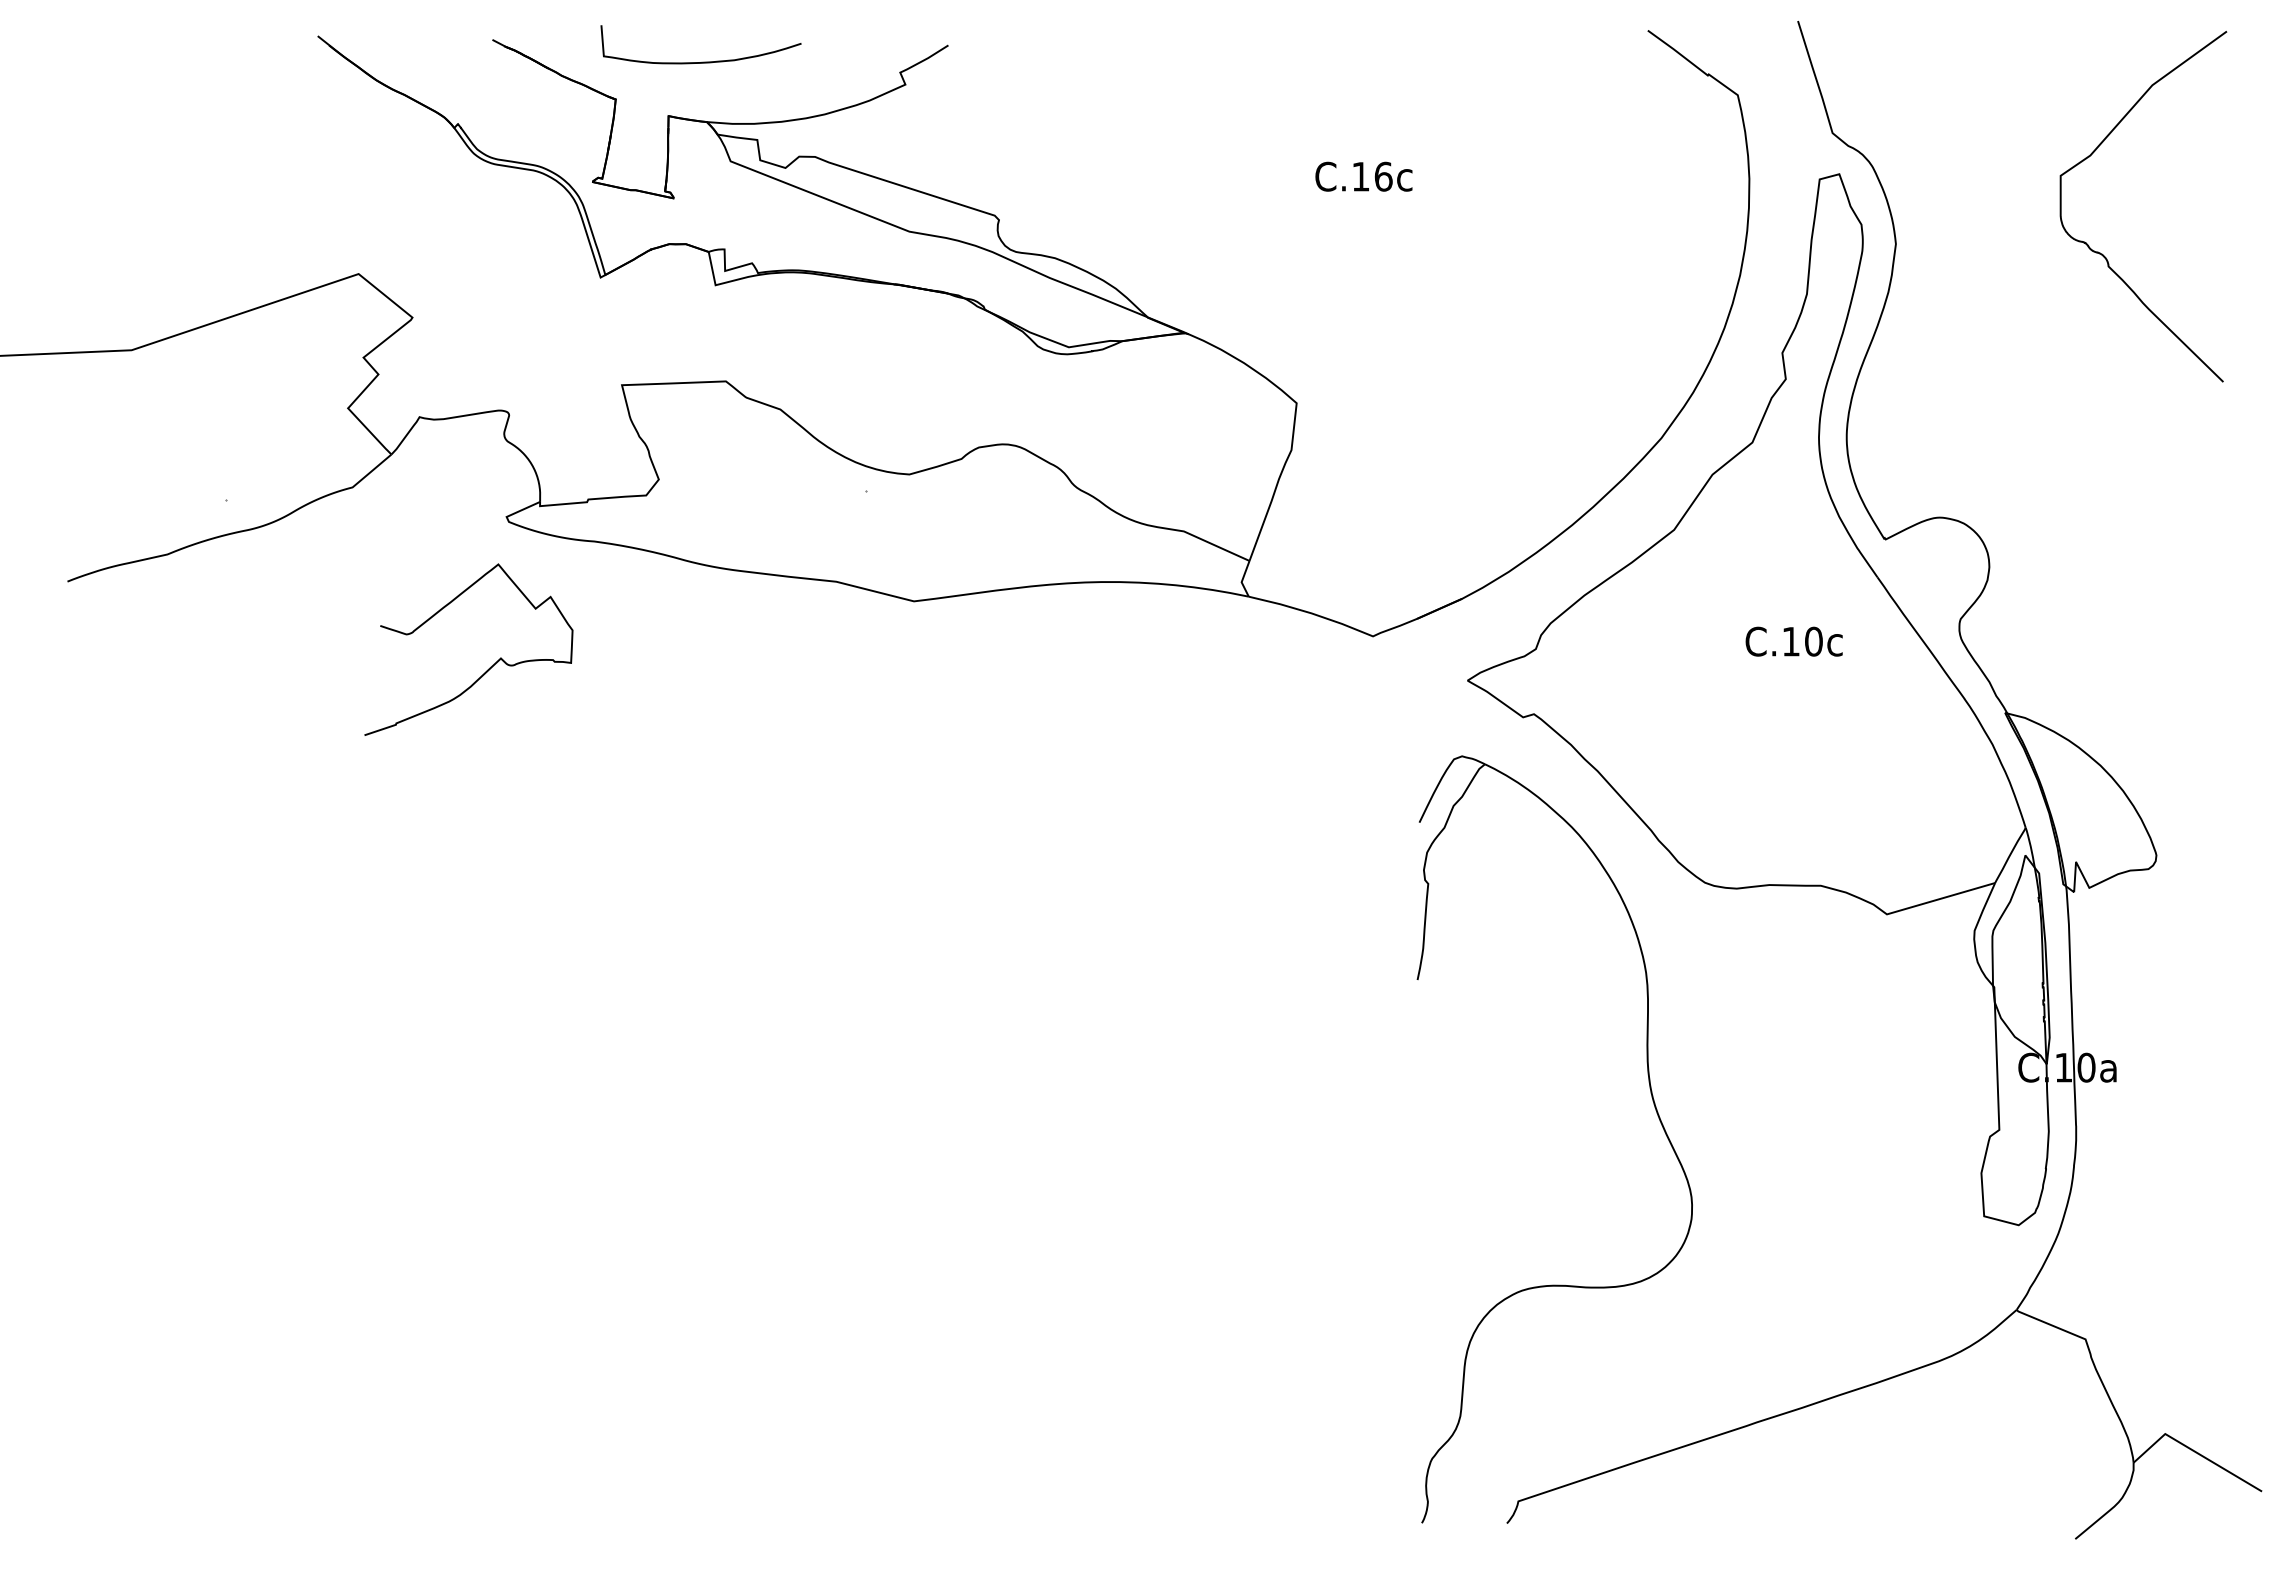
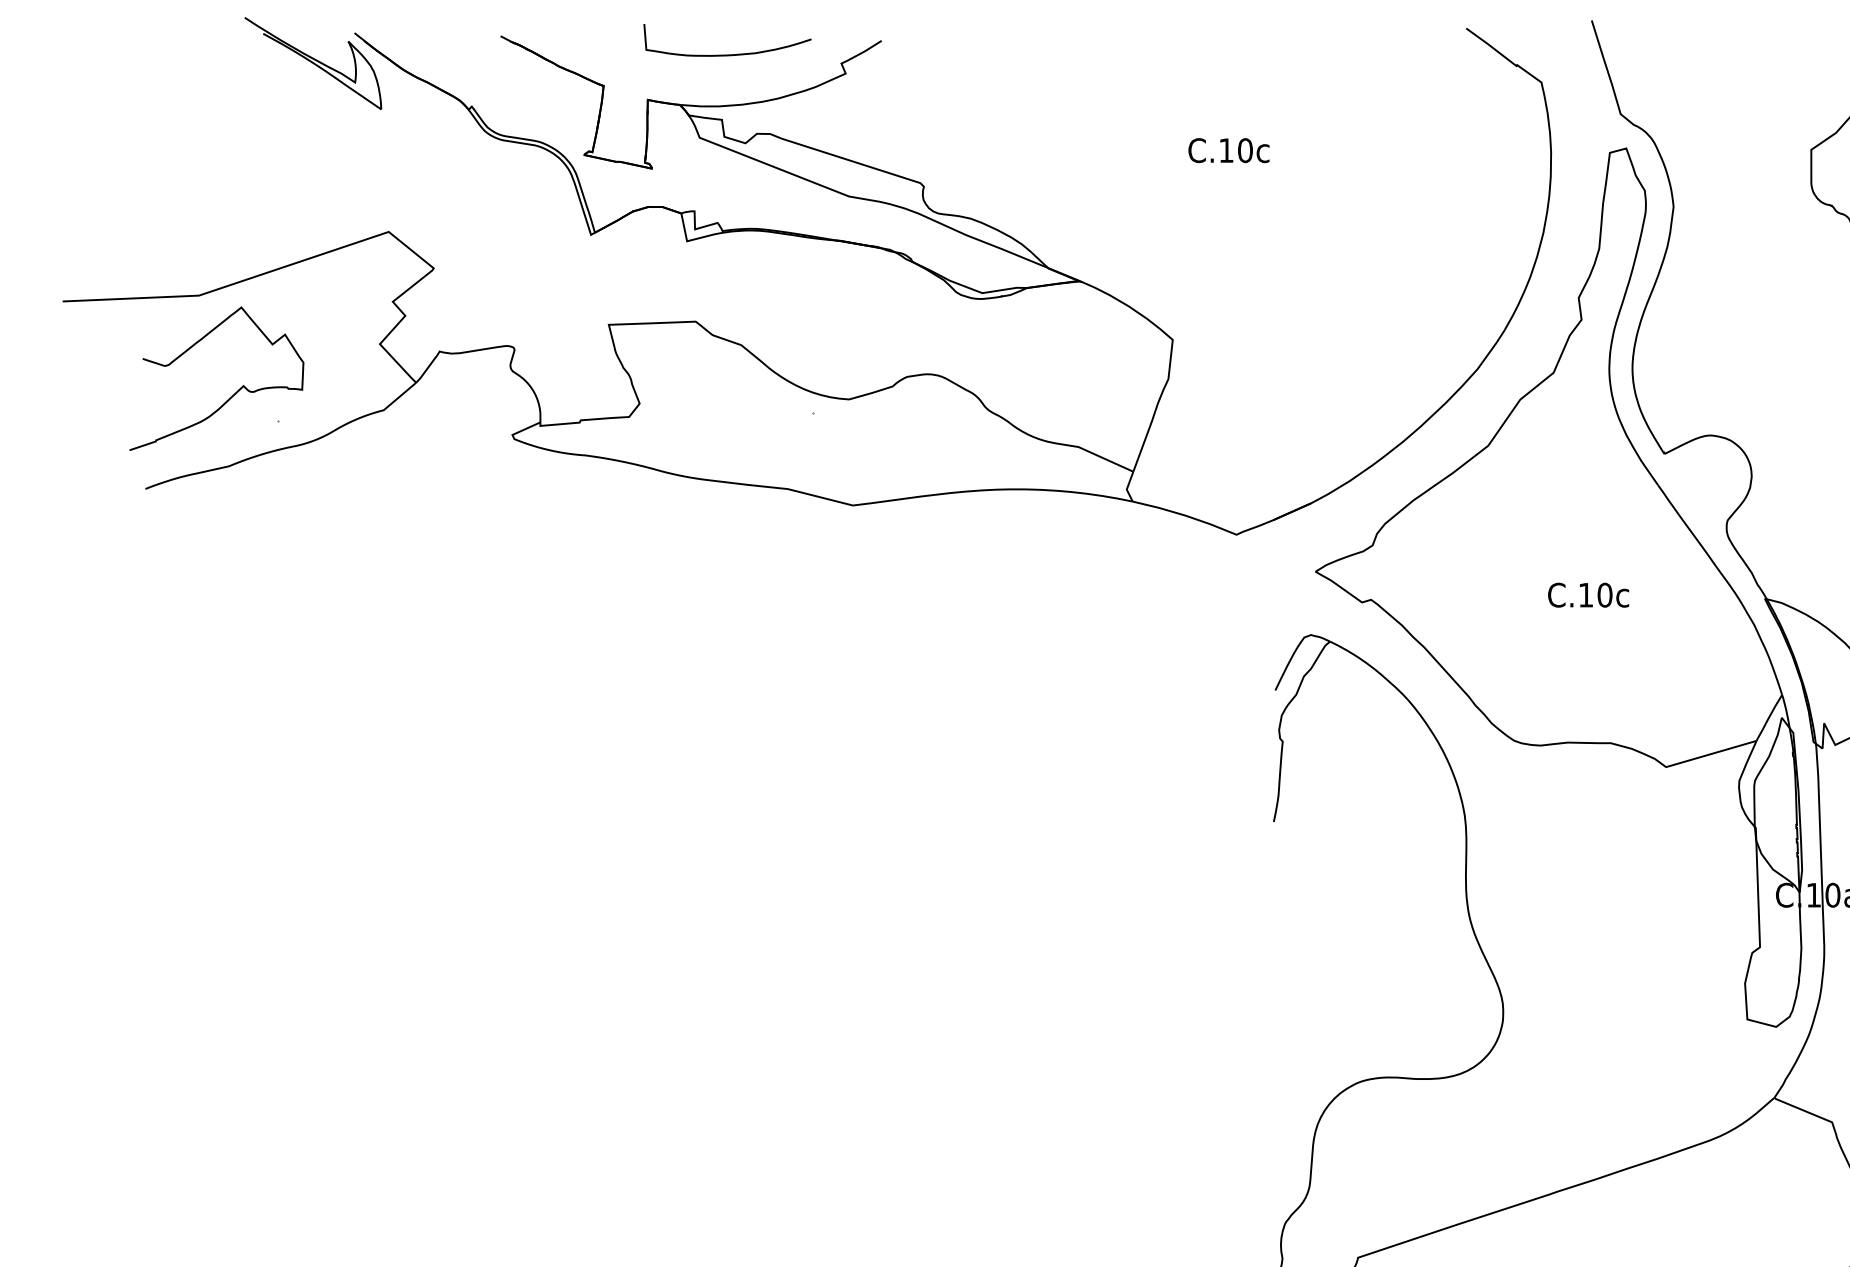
curve: (701, 61) -> (727, 54), moved
part: (268, 72) -> (313, 63), added
text: (1383, 176) -> (1245, 150), C.16c -> C.10c
text: (1793, 641) -> (1588, 595), moved
curve: (488, 668) -> (233, 394), moved

